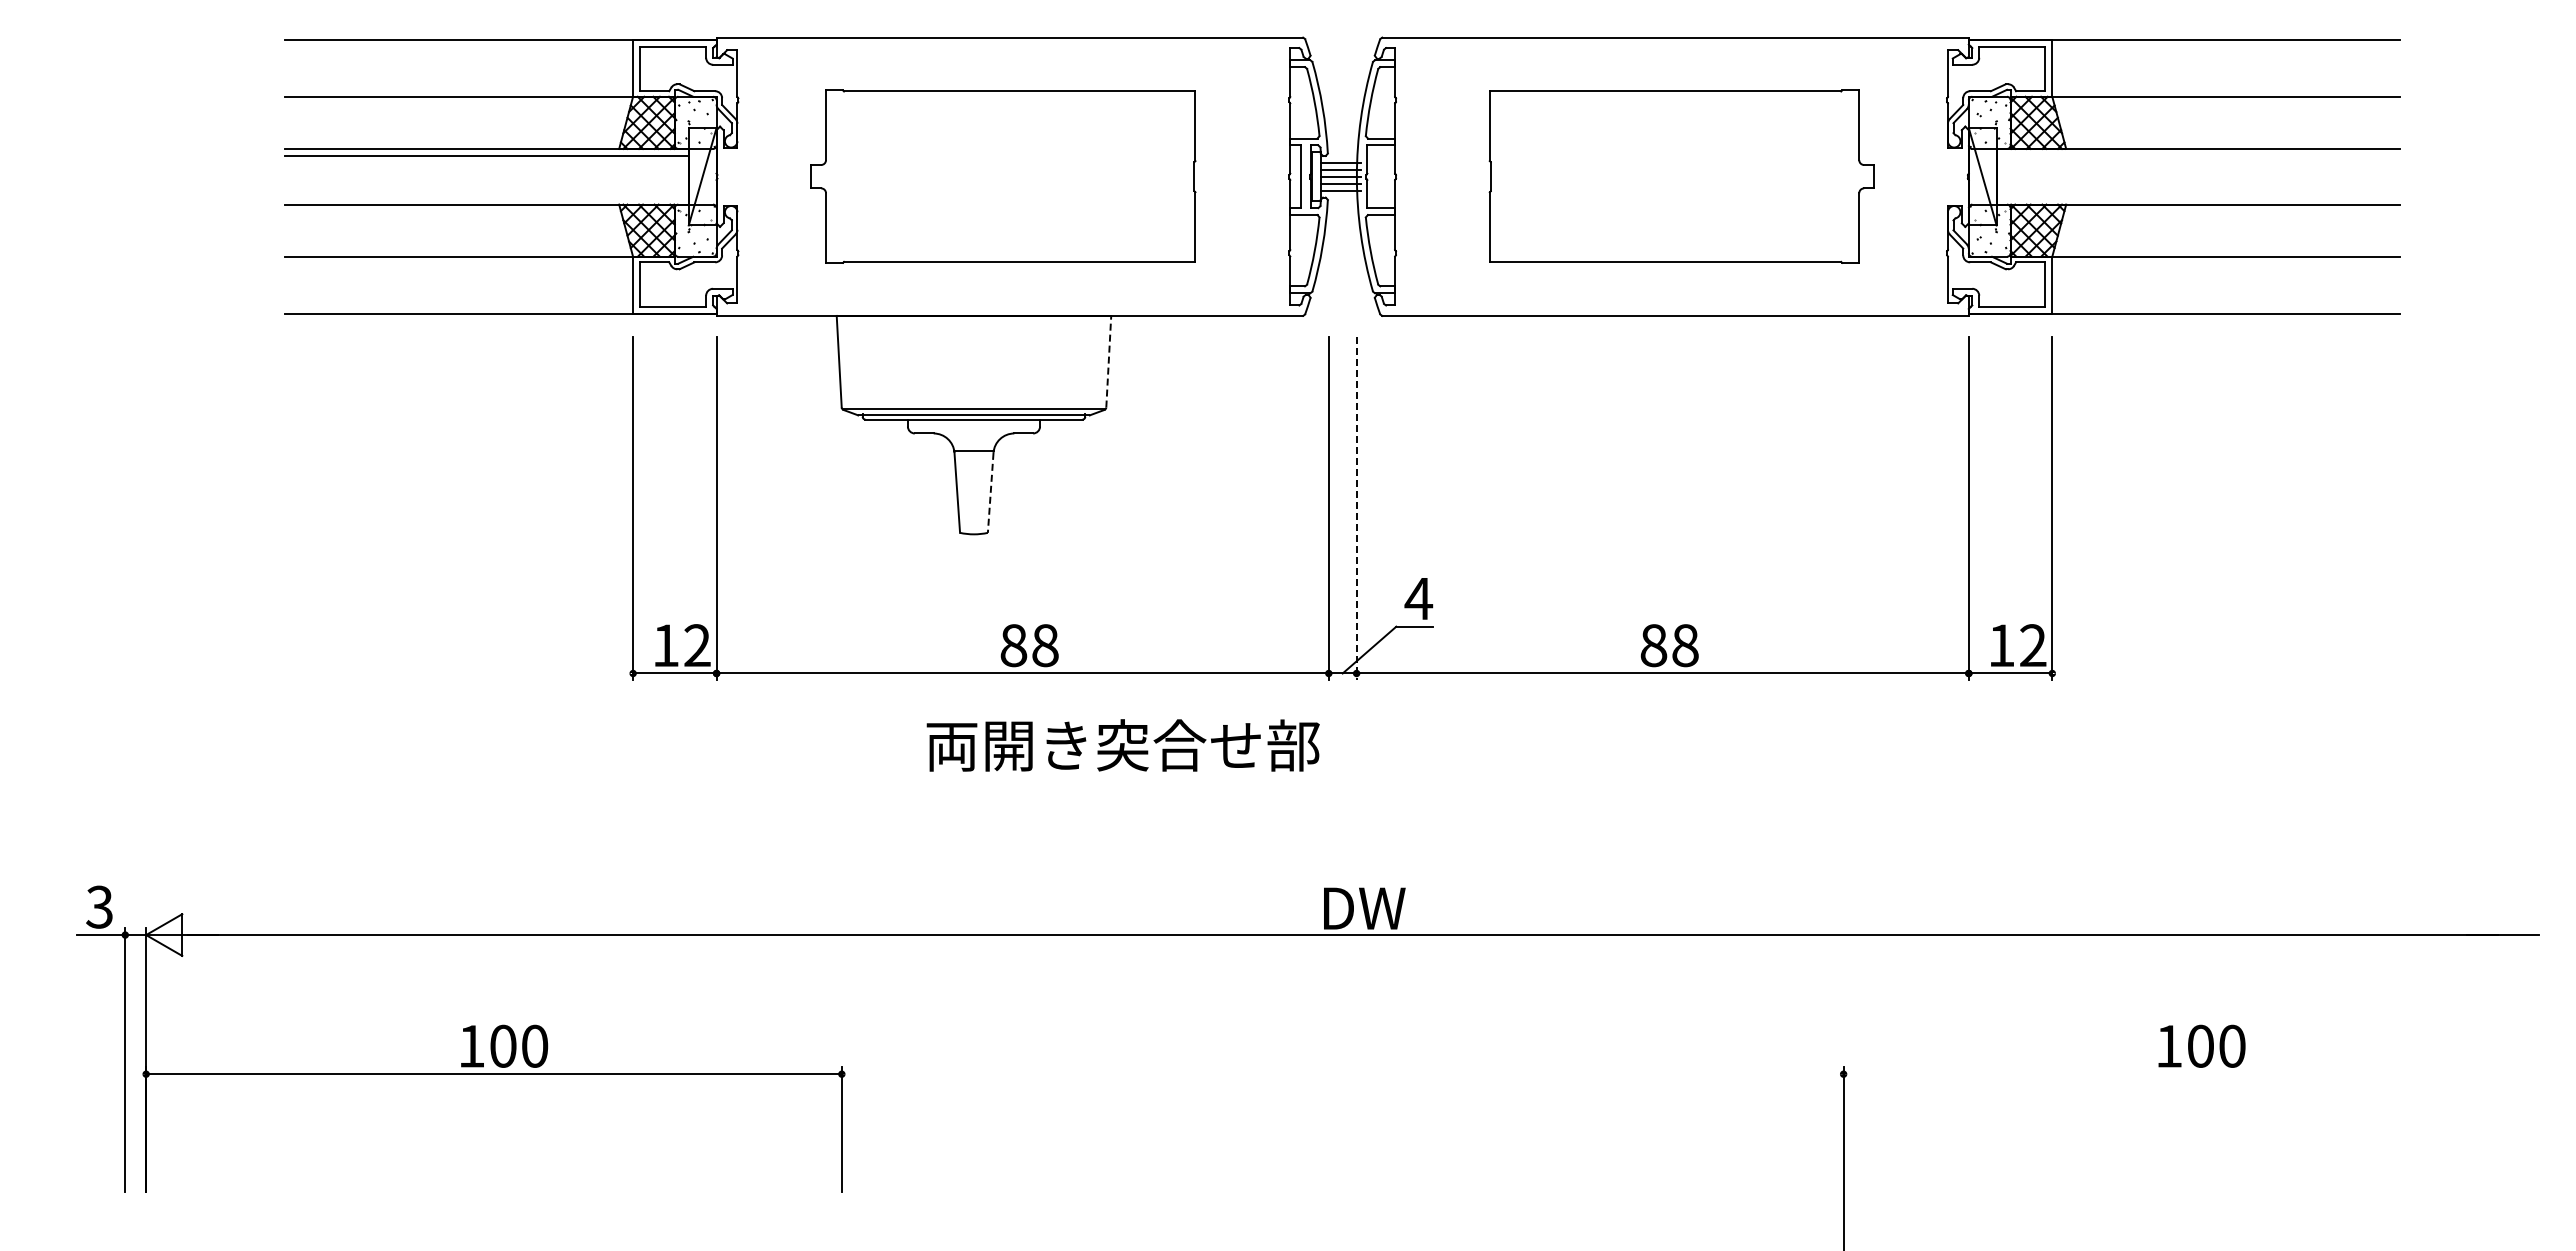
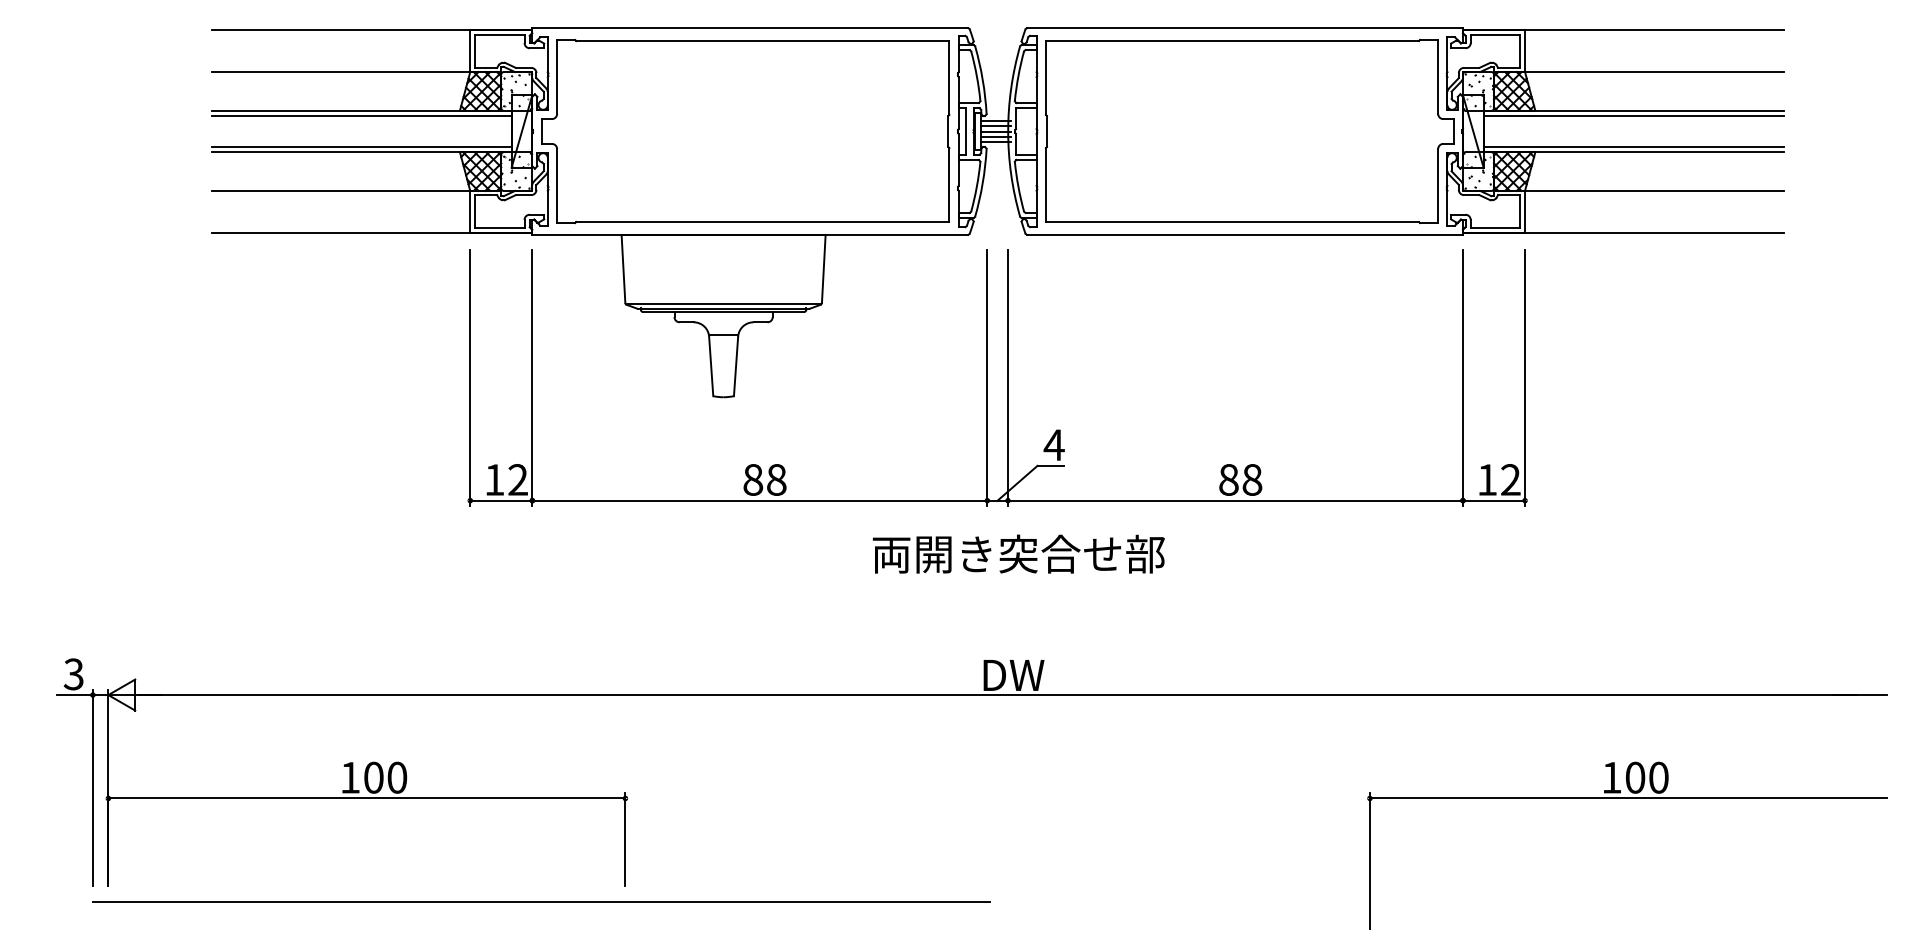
line: (2198, 155) -> (1633, 115), added
part: (1003, 176) -> (745, 131), size x1.43
part: (1681, 176) -> (1249, 131), size x1.43
line: (486, 197) -> (361, 146), added
line: (2198, 197) -> (1633, 146), added
line: (1108, 361) -> (823, 268), dashed -> solid
line: (990, 493) -> (735, 366), dashed -> solid
line: (1356, 508) -> (1007, 378), dashed -> solid
text: (1122, 745) -> (1018, 554), moved
line: (2191, 1074) -> (1628, 798), added
line: (728, 1213) -> (541, 902), added

